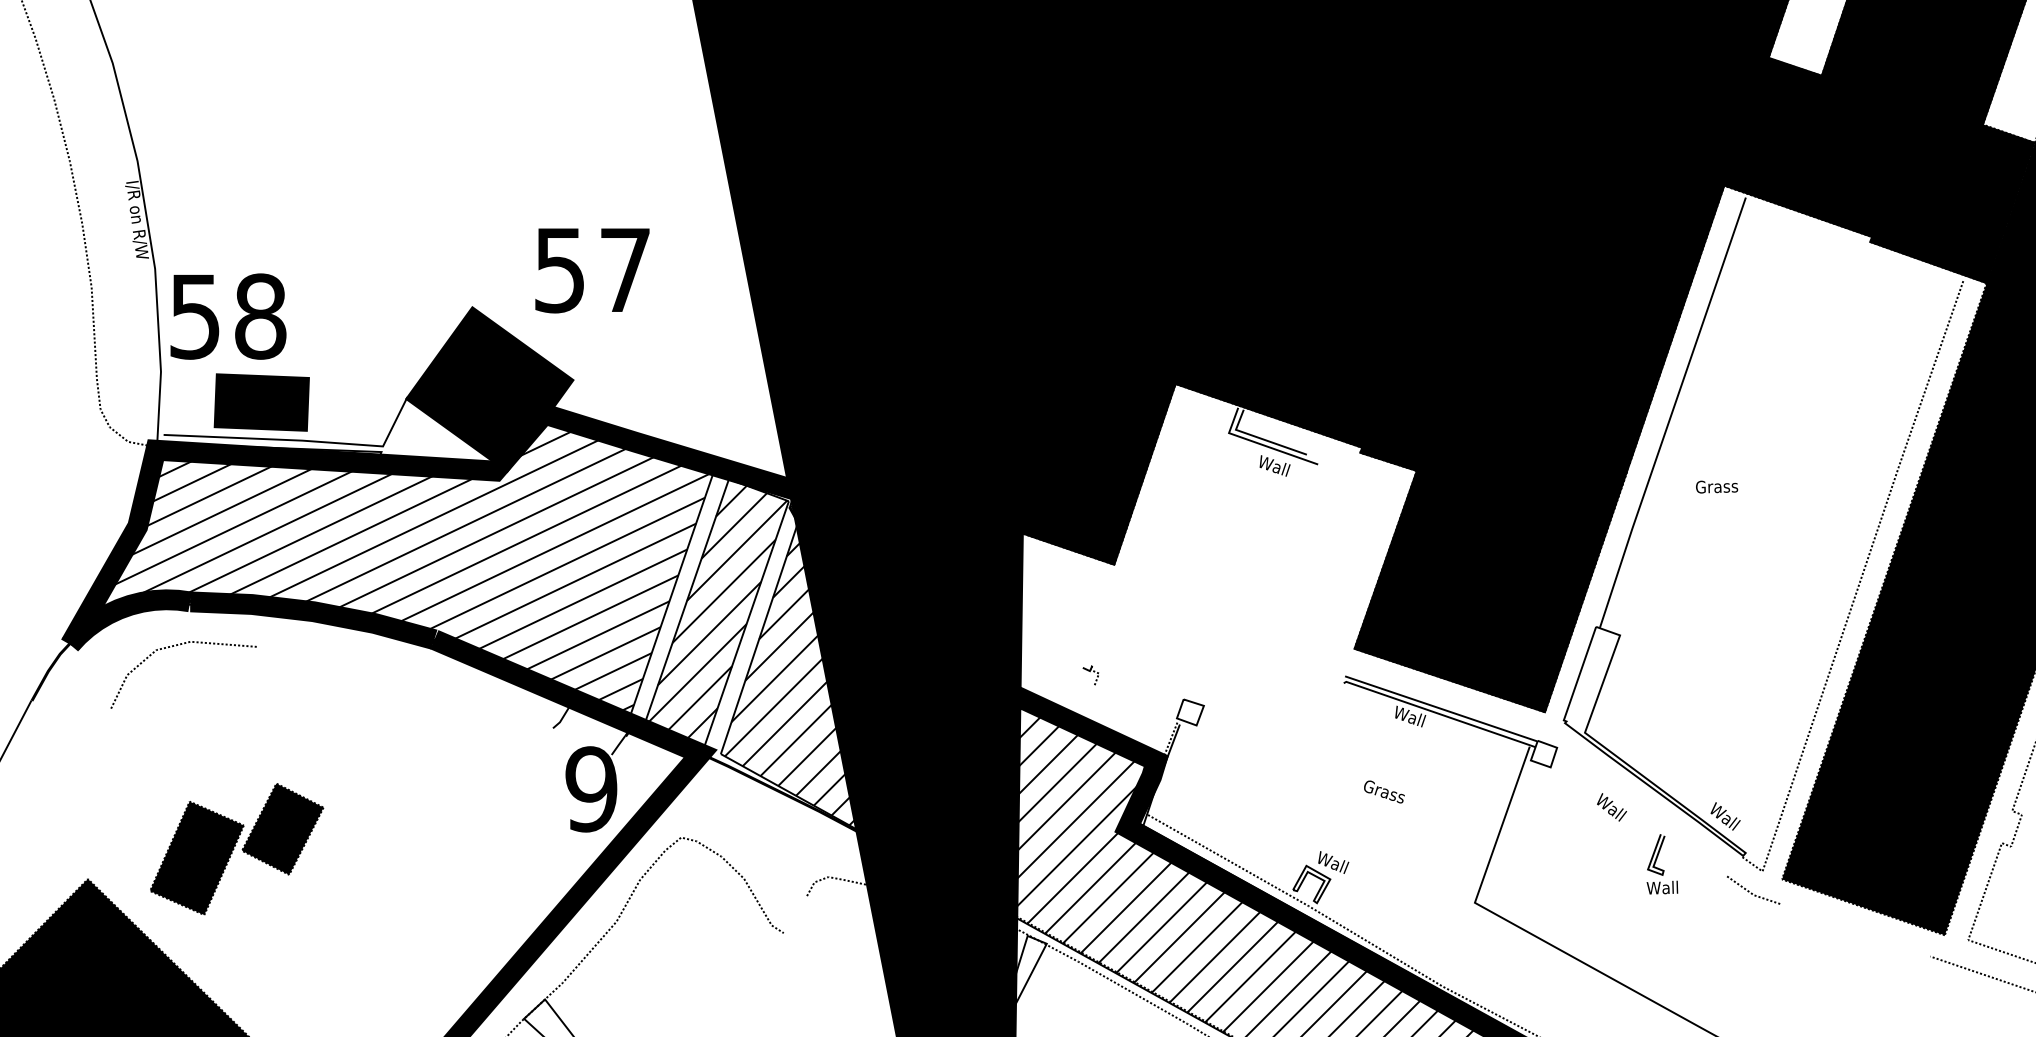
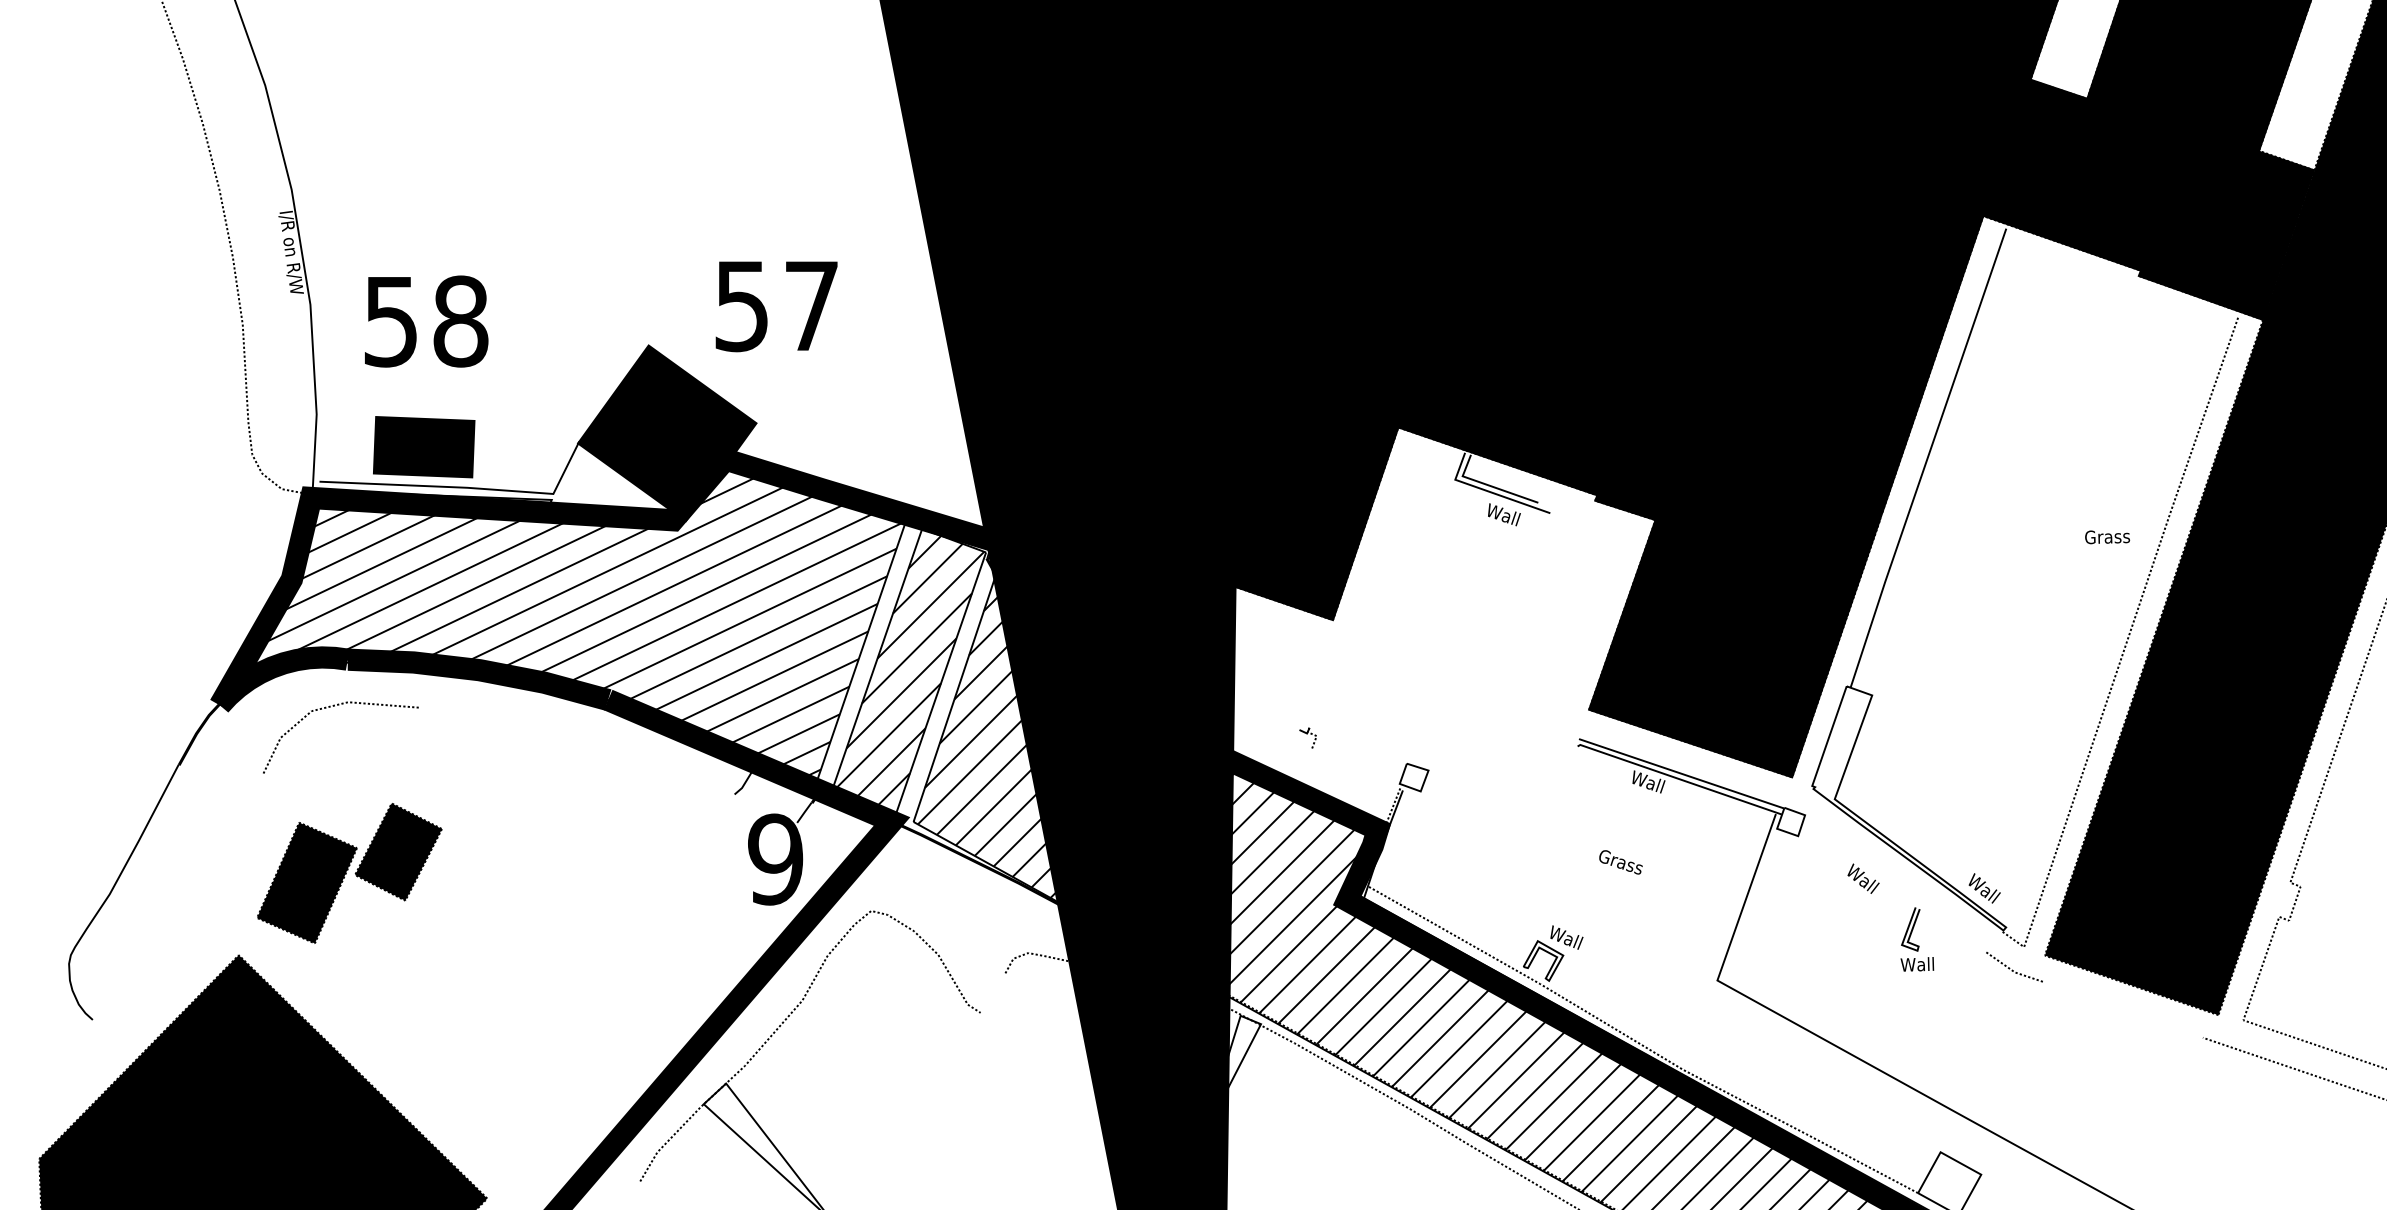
text: (228, 316) -> (426, 321), moved
text: (1716, 487) -> (2107, 537), moved
part: (236, 849) -> (349, 873), moved

